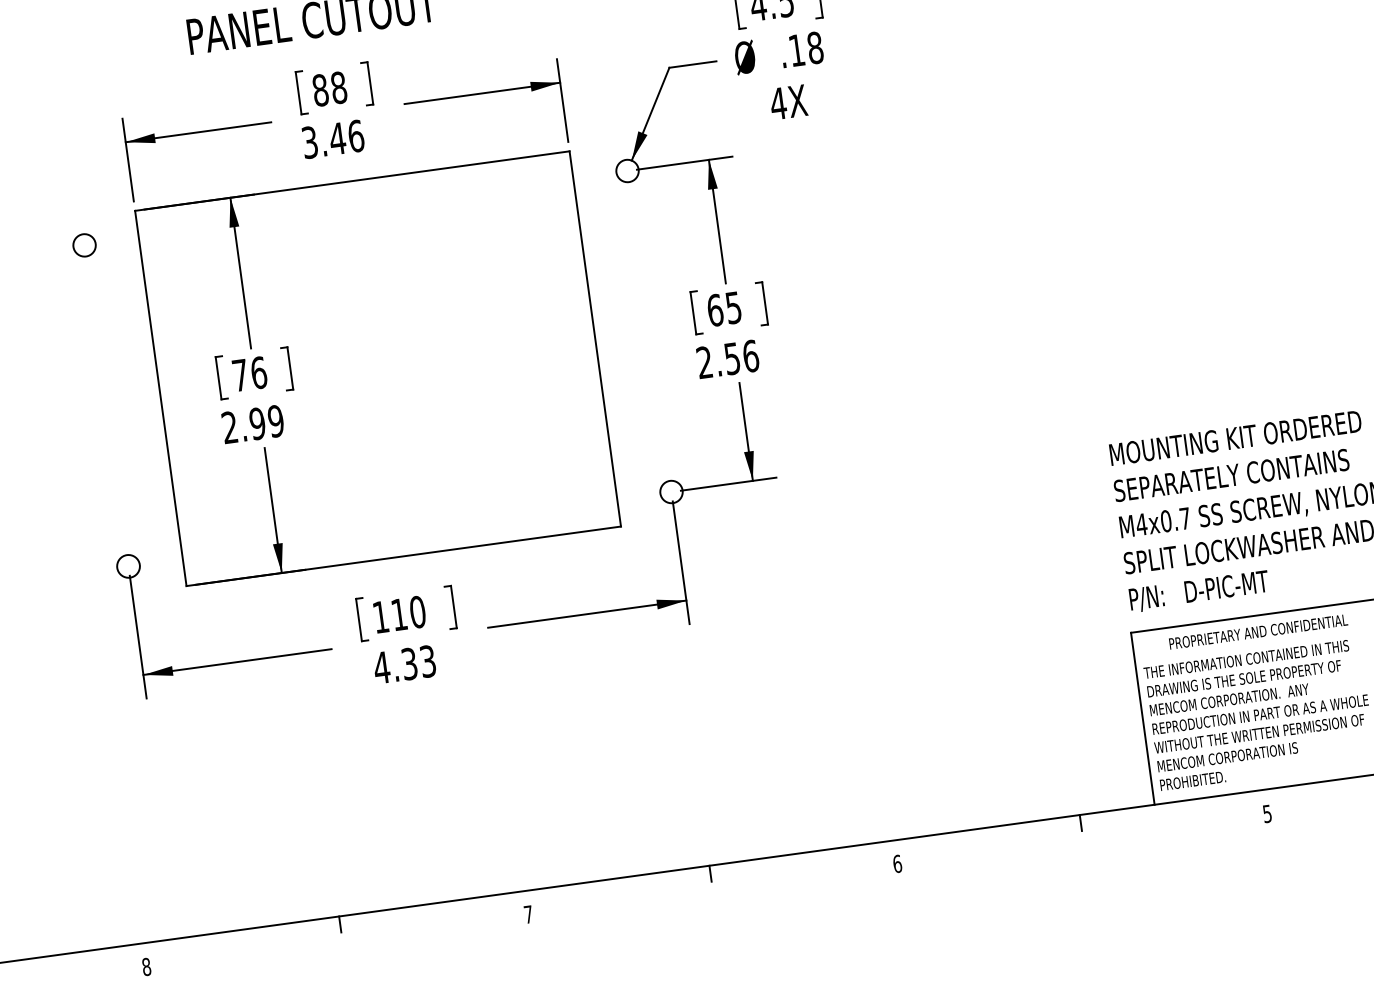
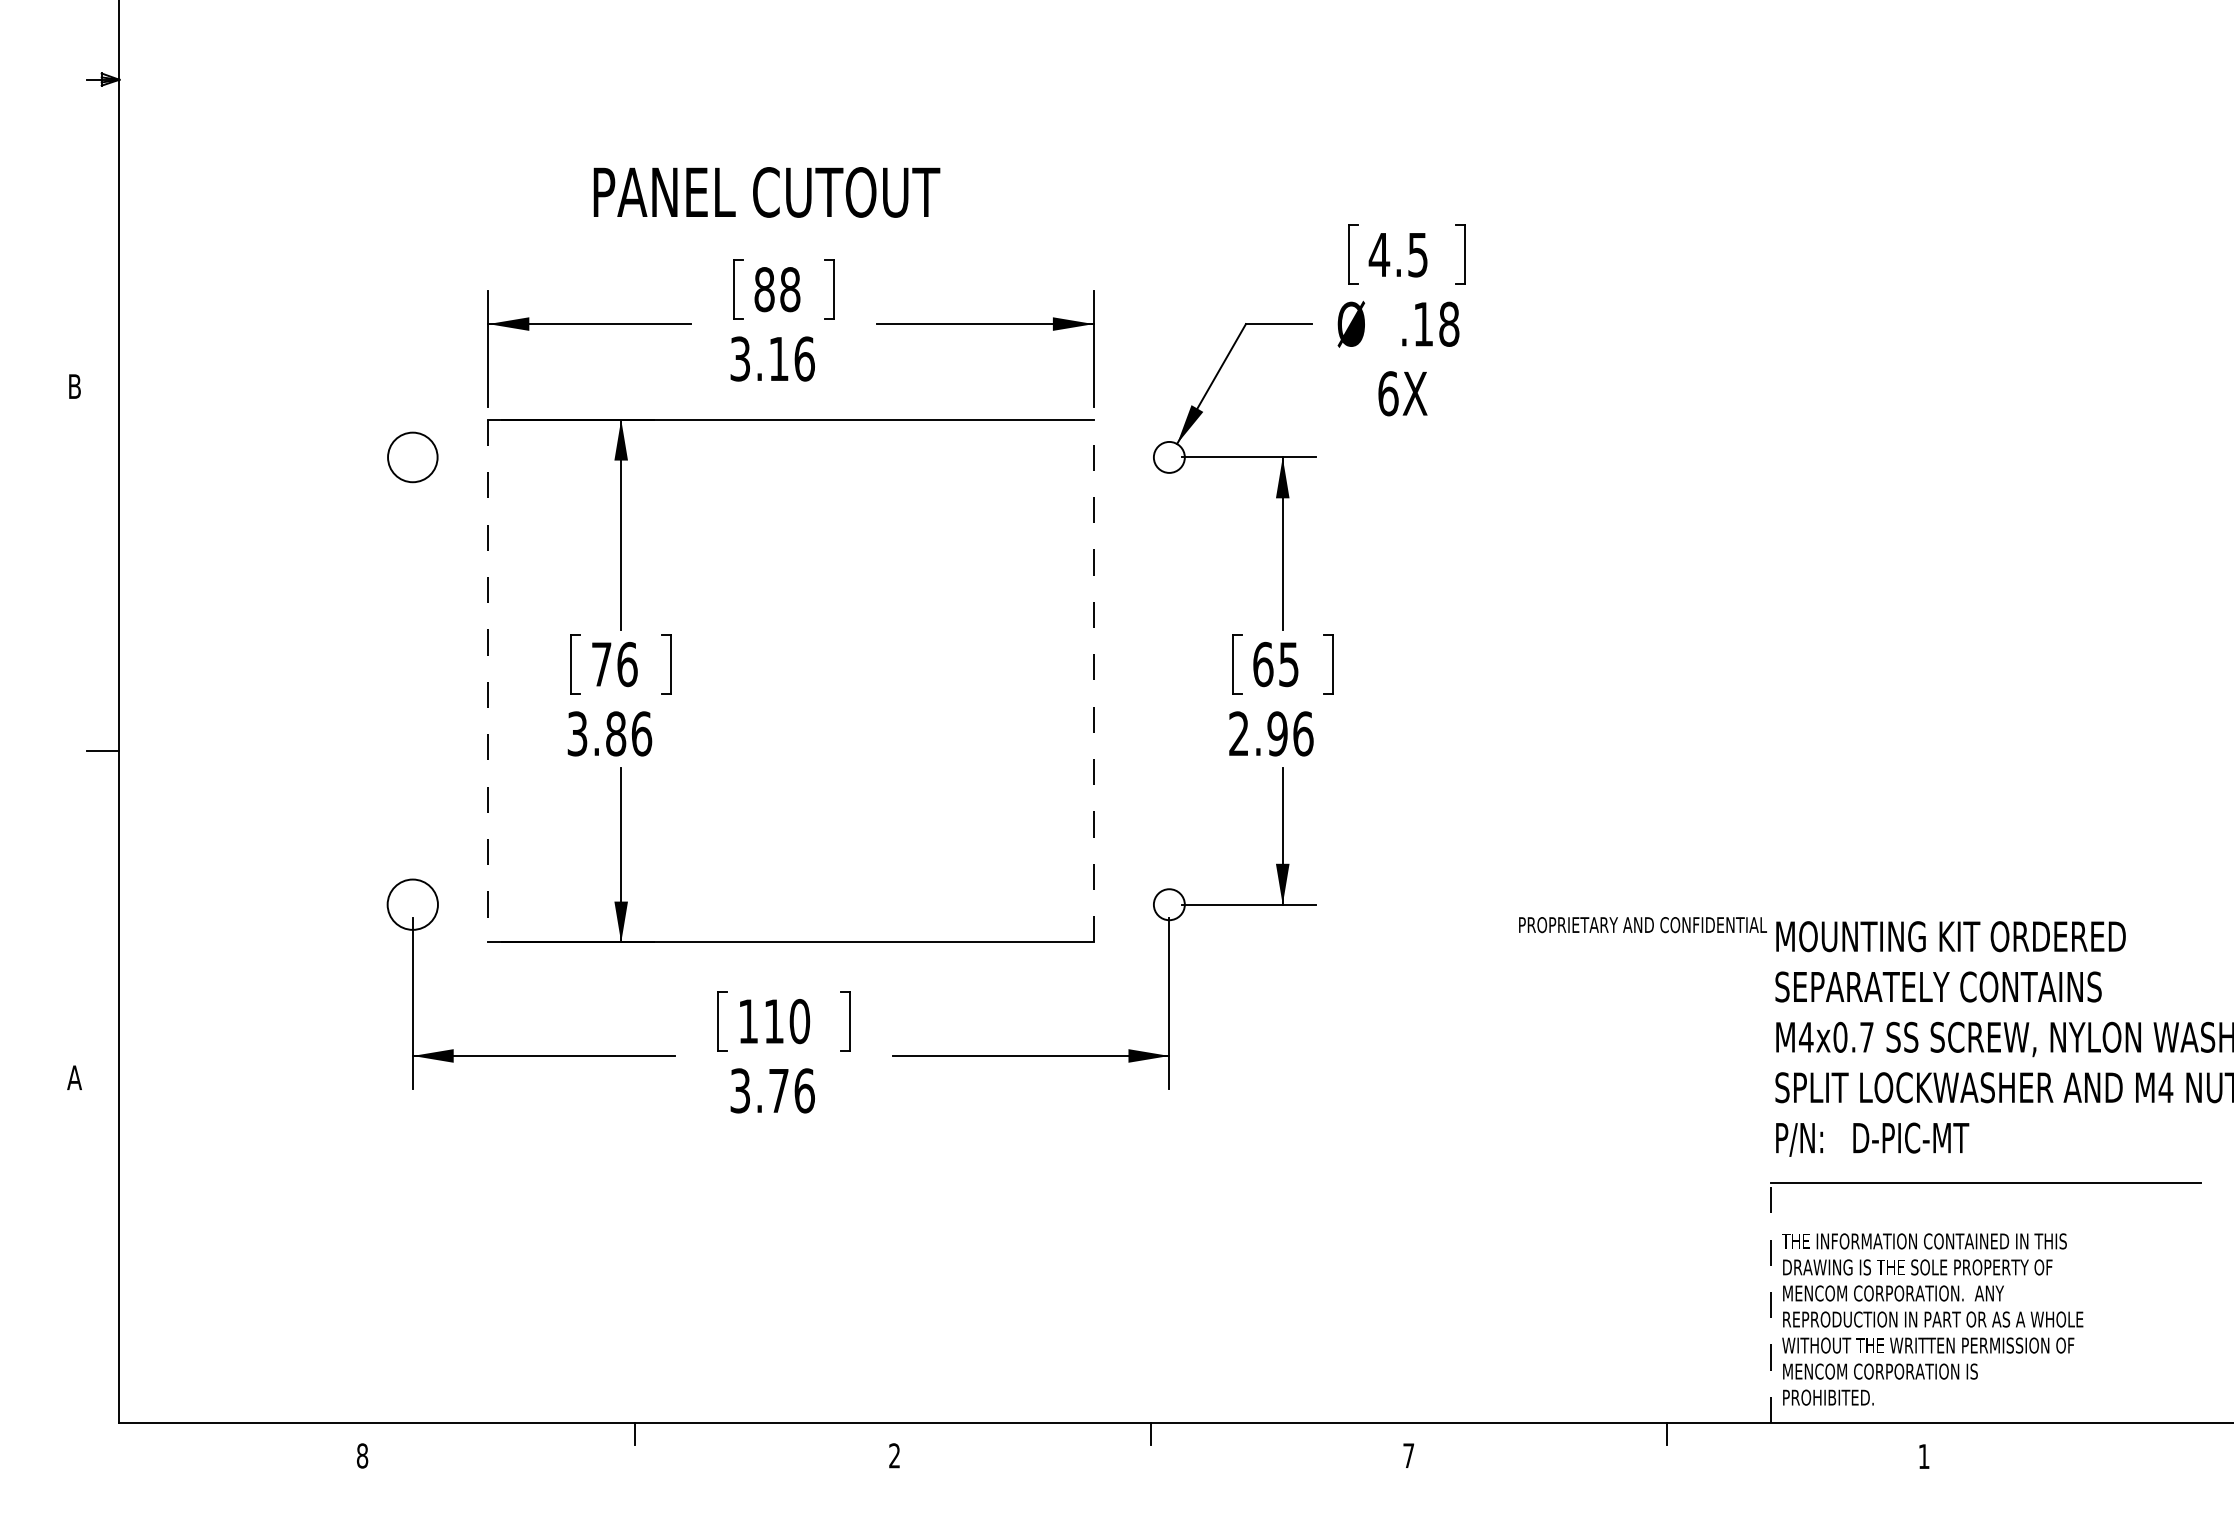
text: (777, 103) -> (1387, 393), 4X -> 6X
text: (337, 138) -> (778, 358), 3.46 -> 3.16
circle: (84, 244) -> (412, 456), size x1.6
line: (595, 338) -> (1093, 680), solid -> dashed
text: (732, 358) -> (1277, 733), 2.56 -> 2.96
line: (160, 398) -> (488, 681), solid -> dashed
text: (252, 424) -> (609, 733), 2.99 -> 3.86
circle: (128, 566) -> (412, 904), size x1.6
text: (1258, 632) -> (1642, 925), moved
text: (404, 664) -> (771, 1090), 4.33 -> 3.76
line: (1142, 719) -> (1771, 1303), solid -> dashed
text: (1267, 813) -> (1923, 1456), 5 -> 1
text: (897, 863) -> (1408, 1455), 6 -> 7
text: (528, 914) -> (894, 1455), 7 -> 2

